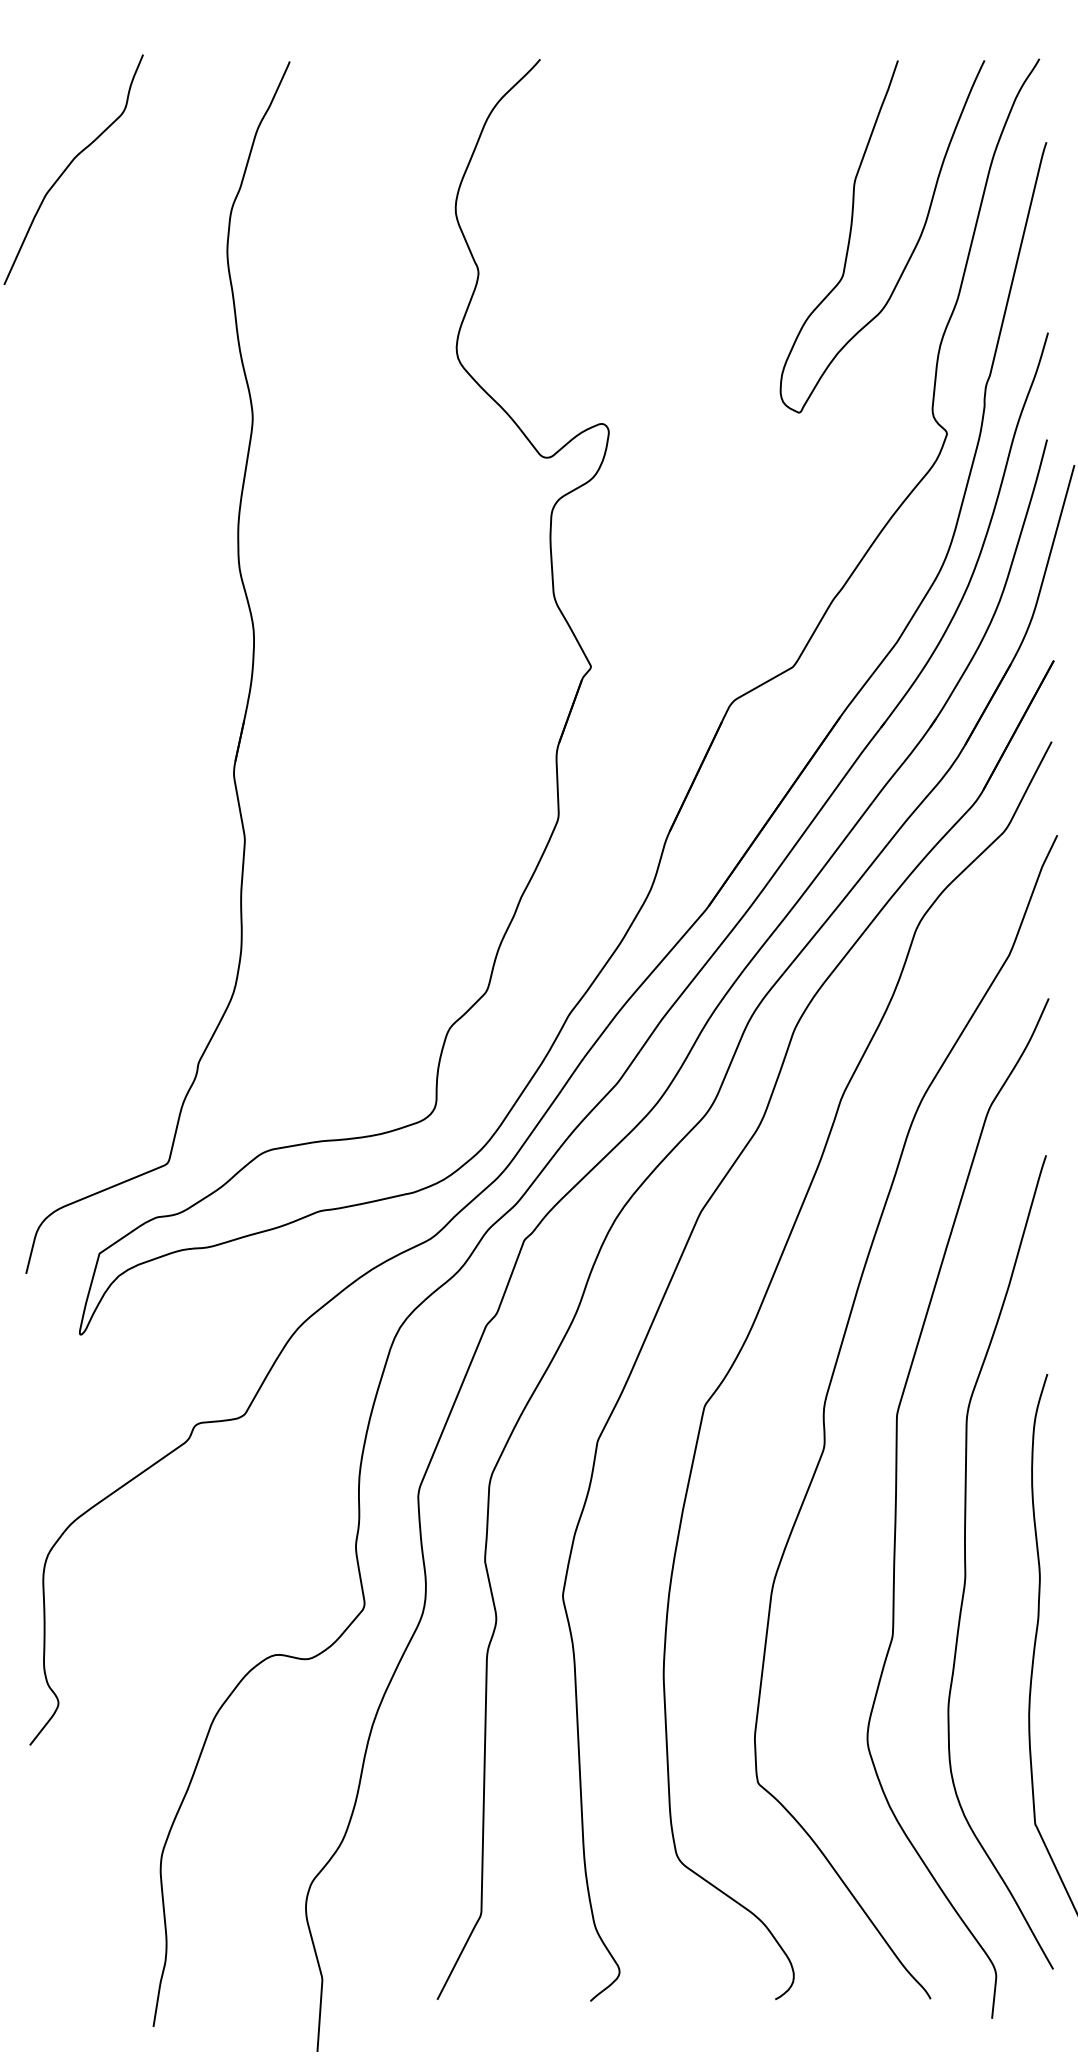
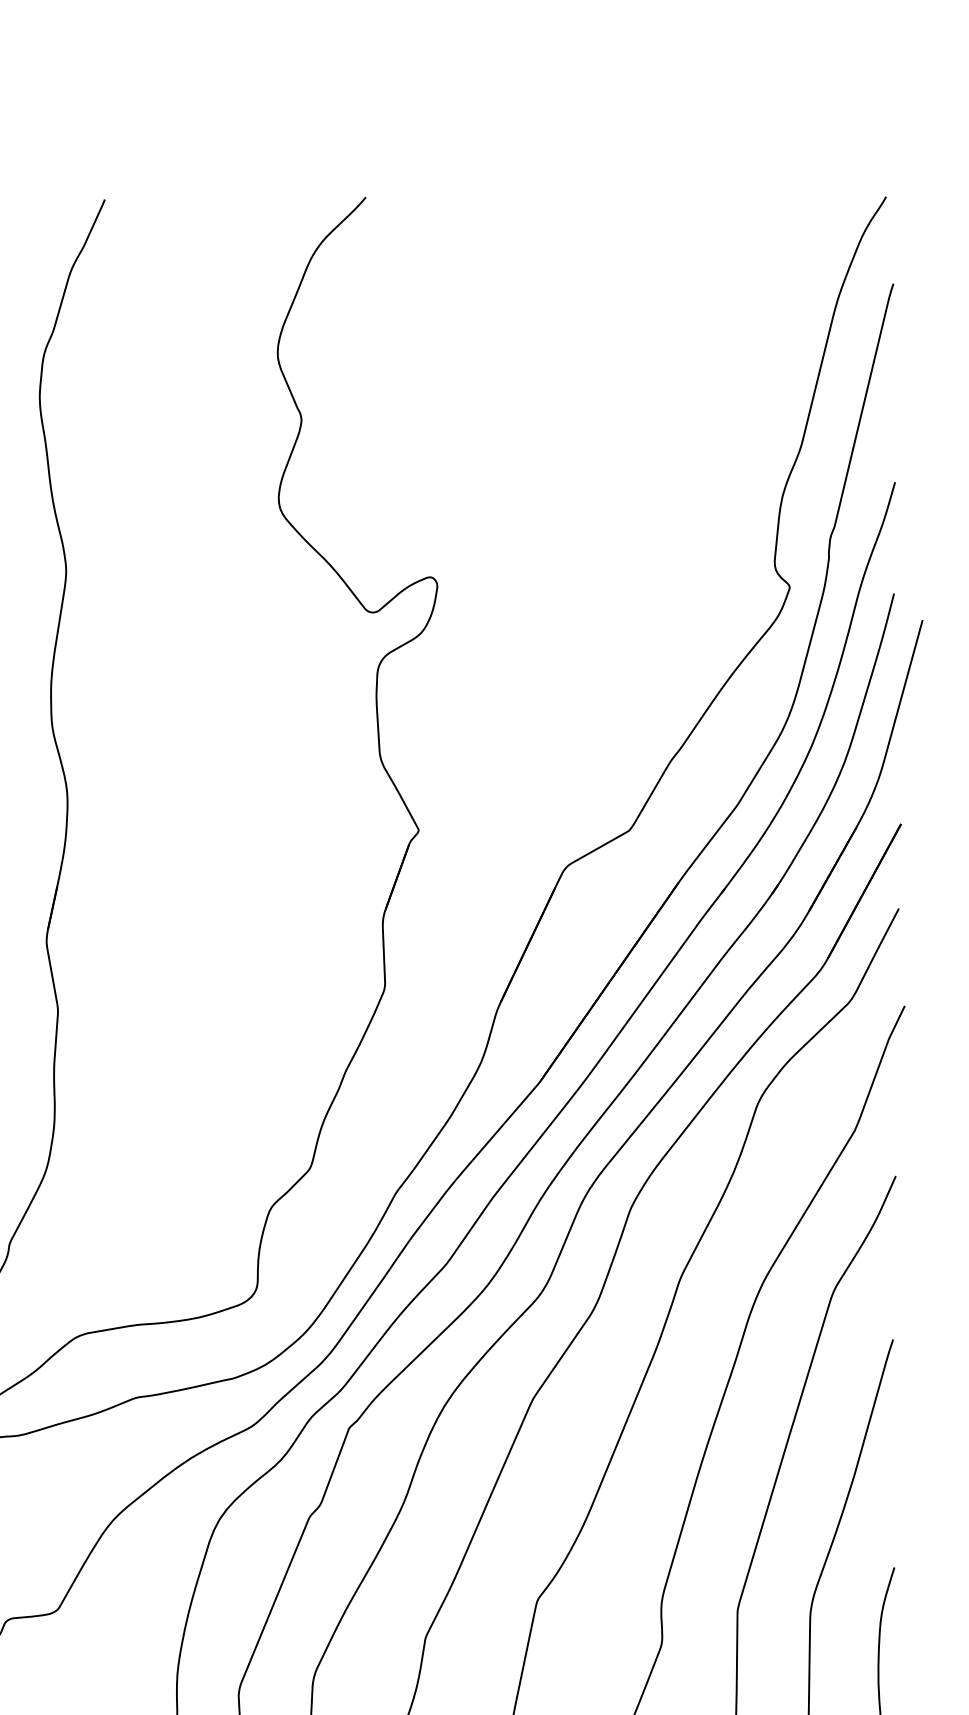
curve: (851, 234) -> (690, 379), removed

